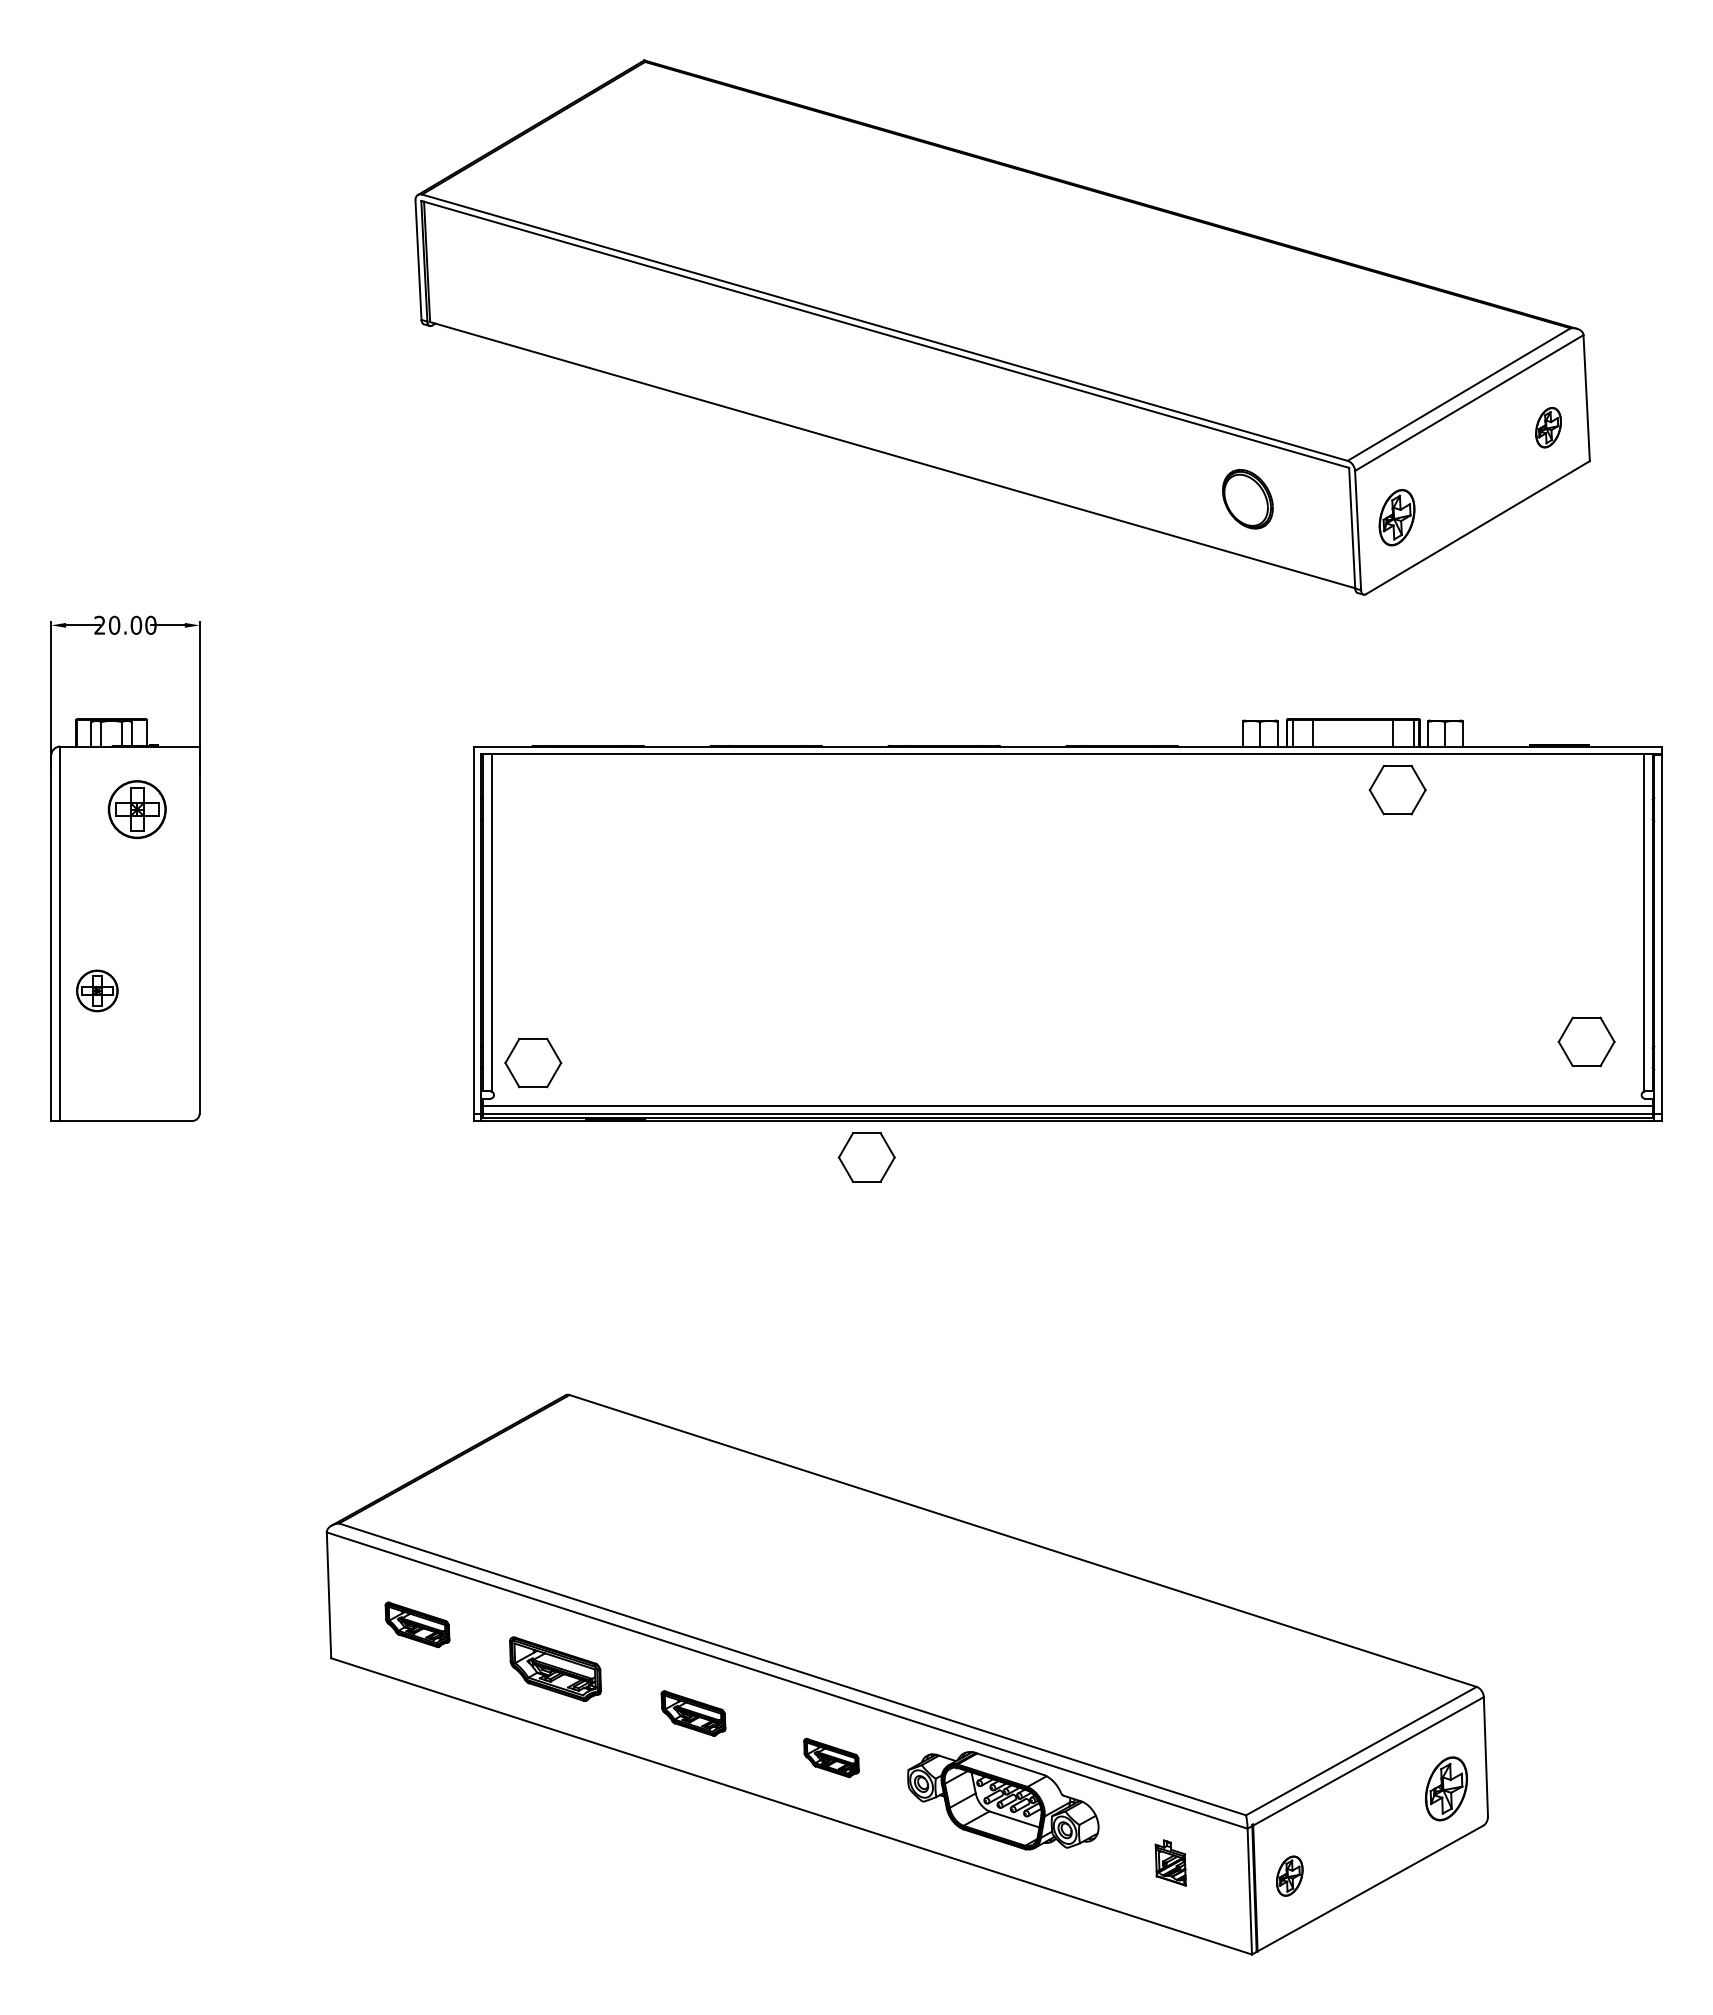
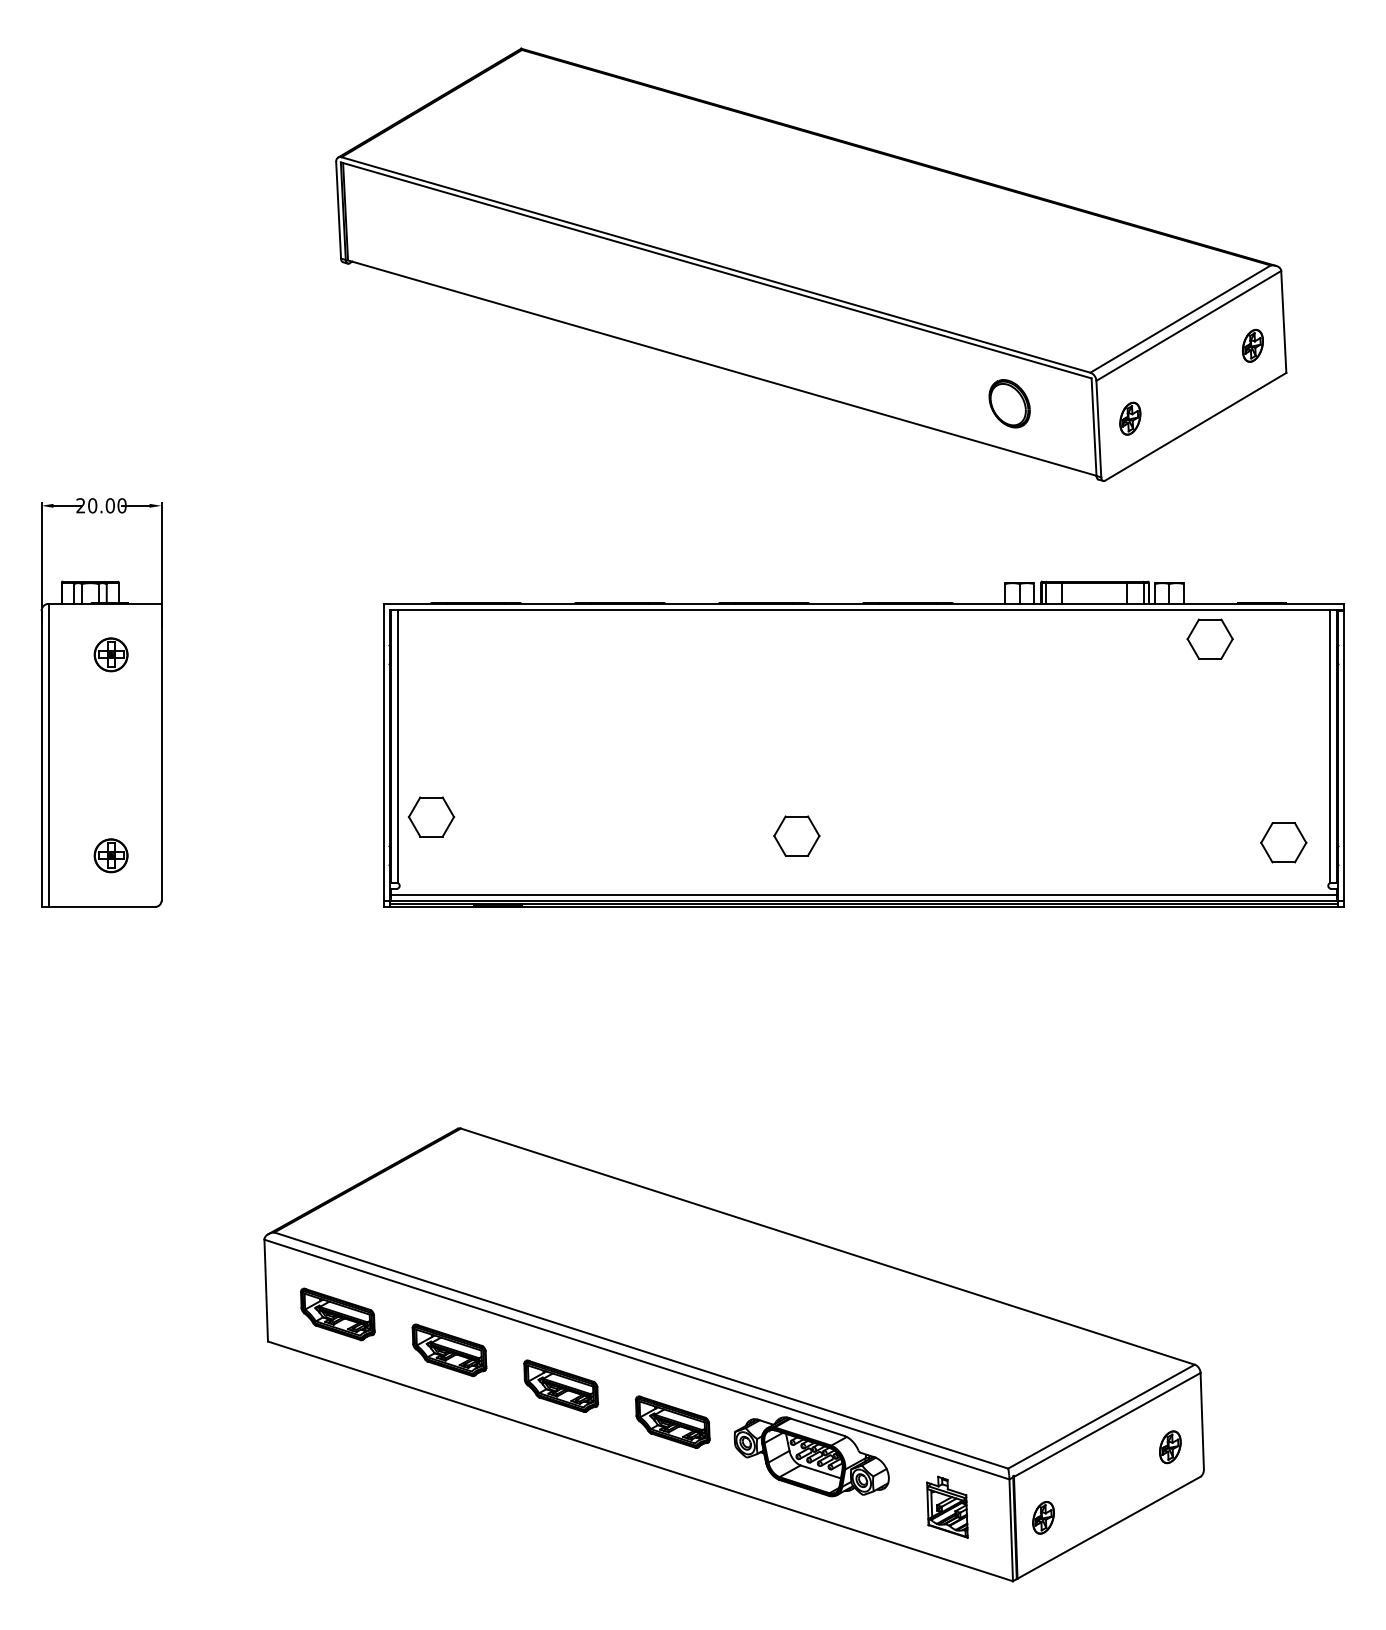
part: (1396, 517) -> (1129, 418), size x0.71
part: (1397, 790) -> (1210, 639), moved
part: (137, 809) -> (111, 654), size x0.71
part: (97, 990) -> (111, 855), moved
part: (533, 1062) -> (431, 816), moved
part: (866, 1157) -> (796, 836), moved
part: (417, 1624) -> (337, 1314), size x1.43
part: (693, 1713) -> (561, 1386), size x1.43
part: (831, 1757) -> (672, 1421), size x1.67
part: (1446, 1788) -> (1170, 1446), size x0.62
part: (1170, 1862) -> (947, 1506), size x1.67

